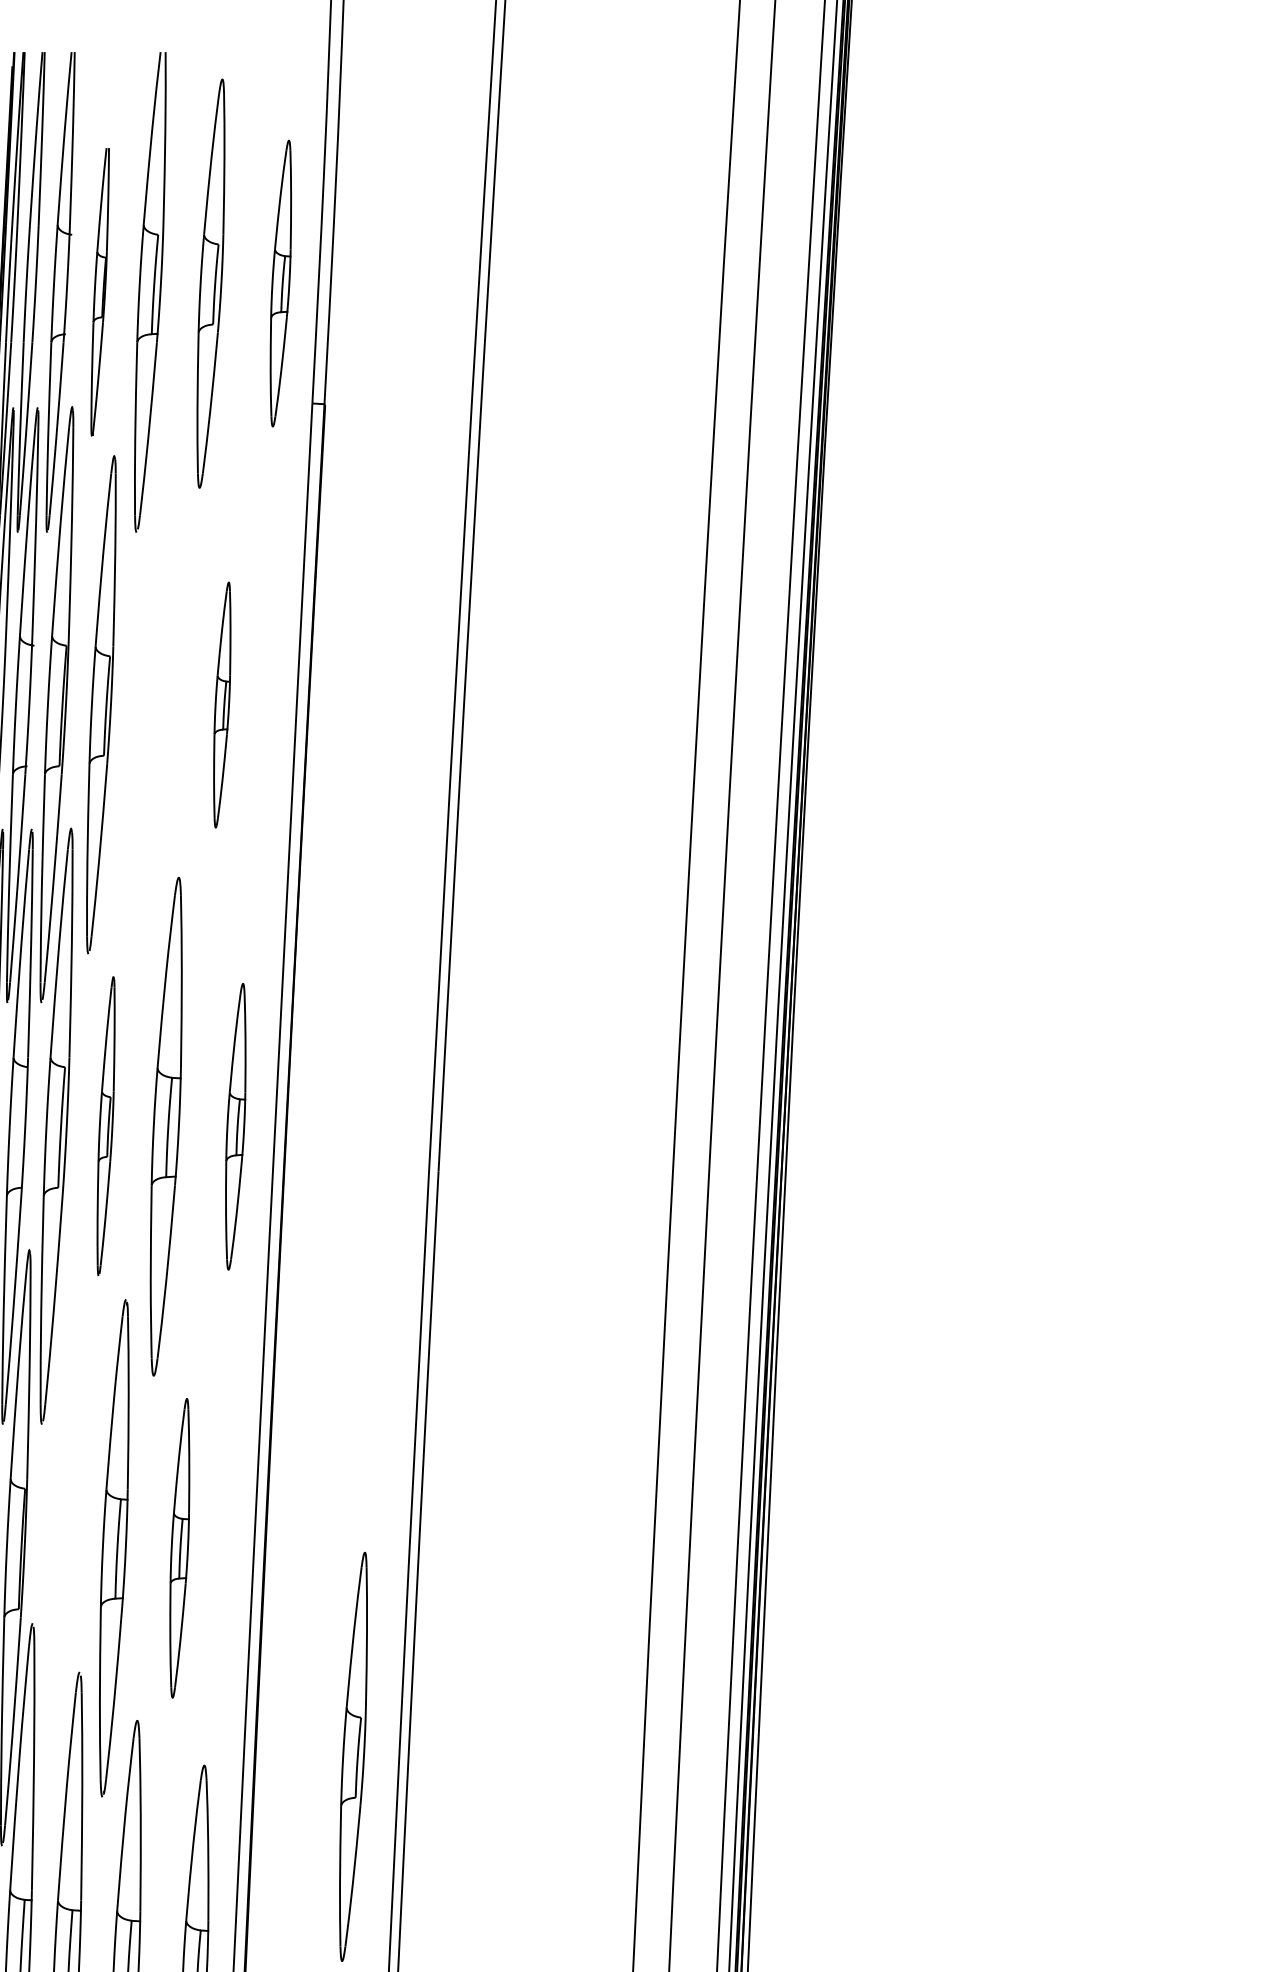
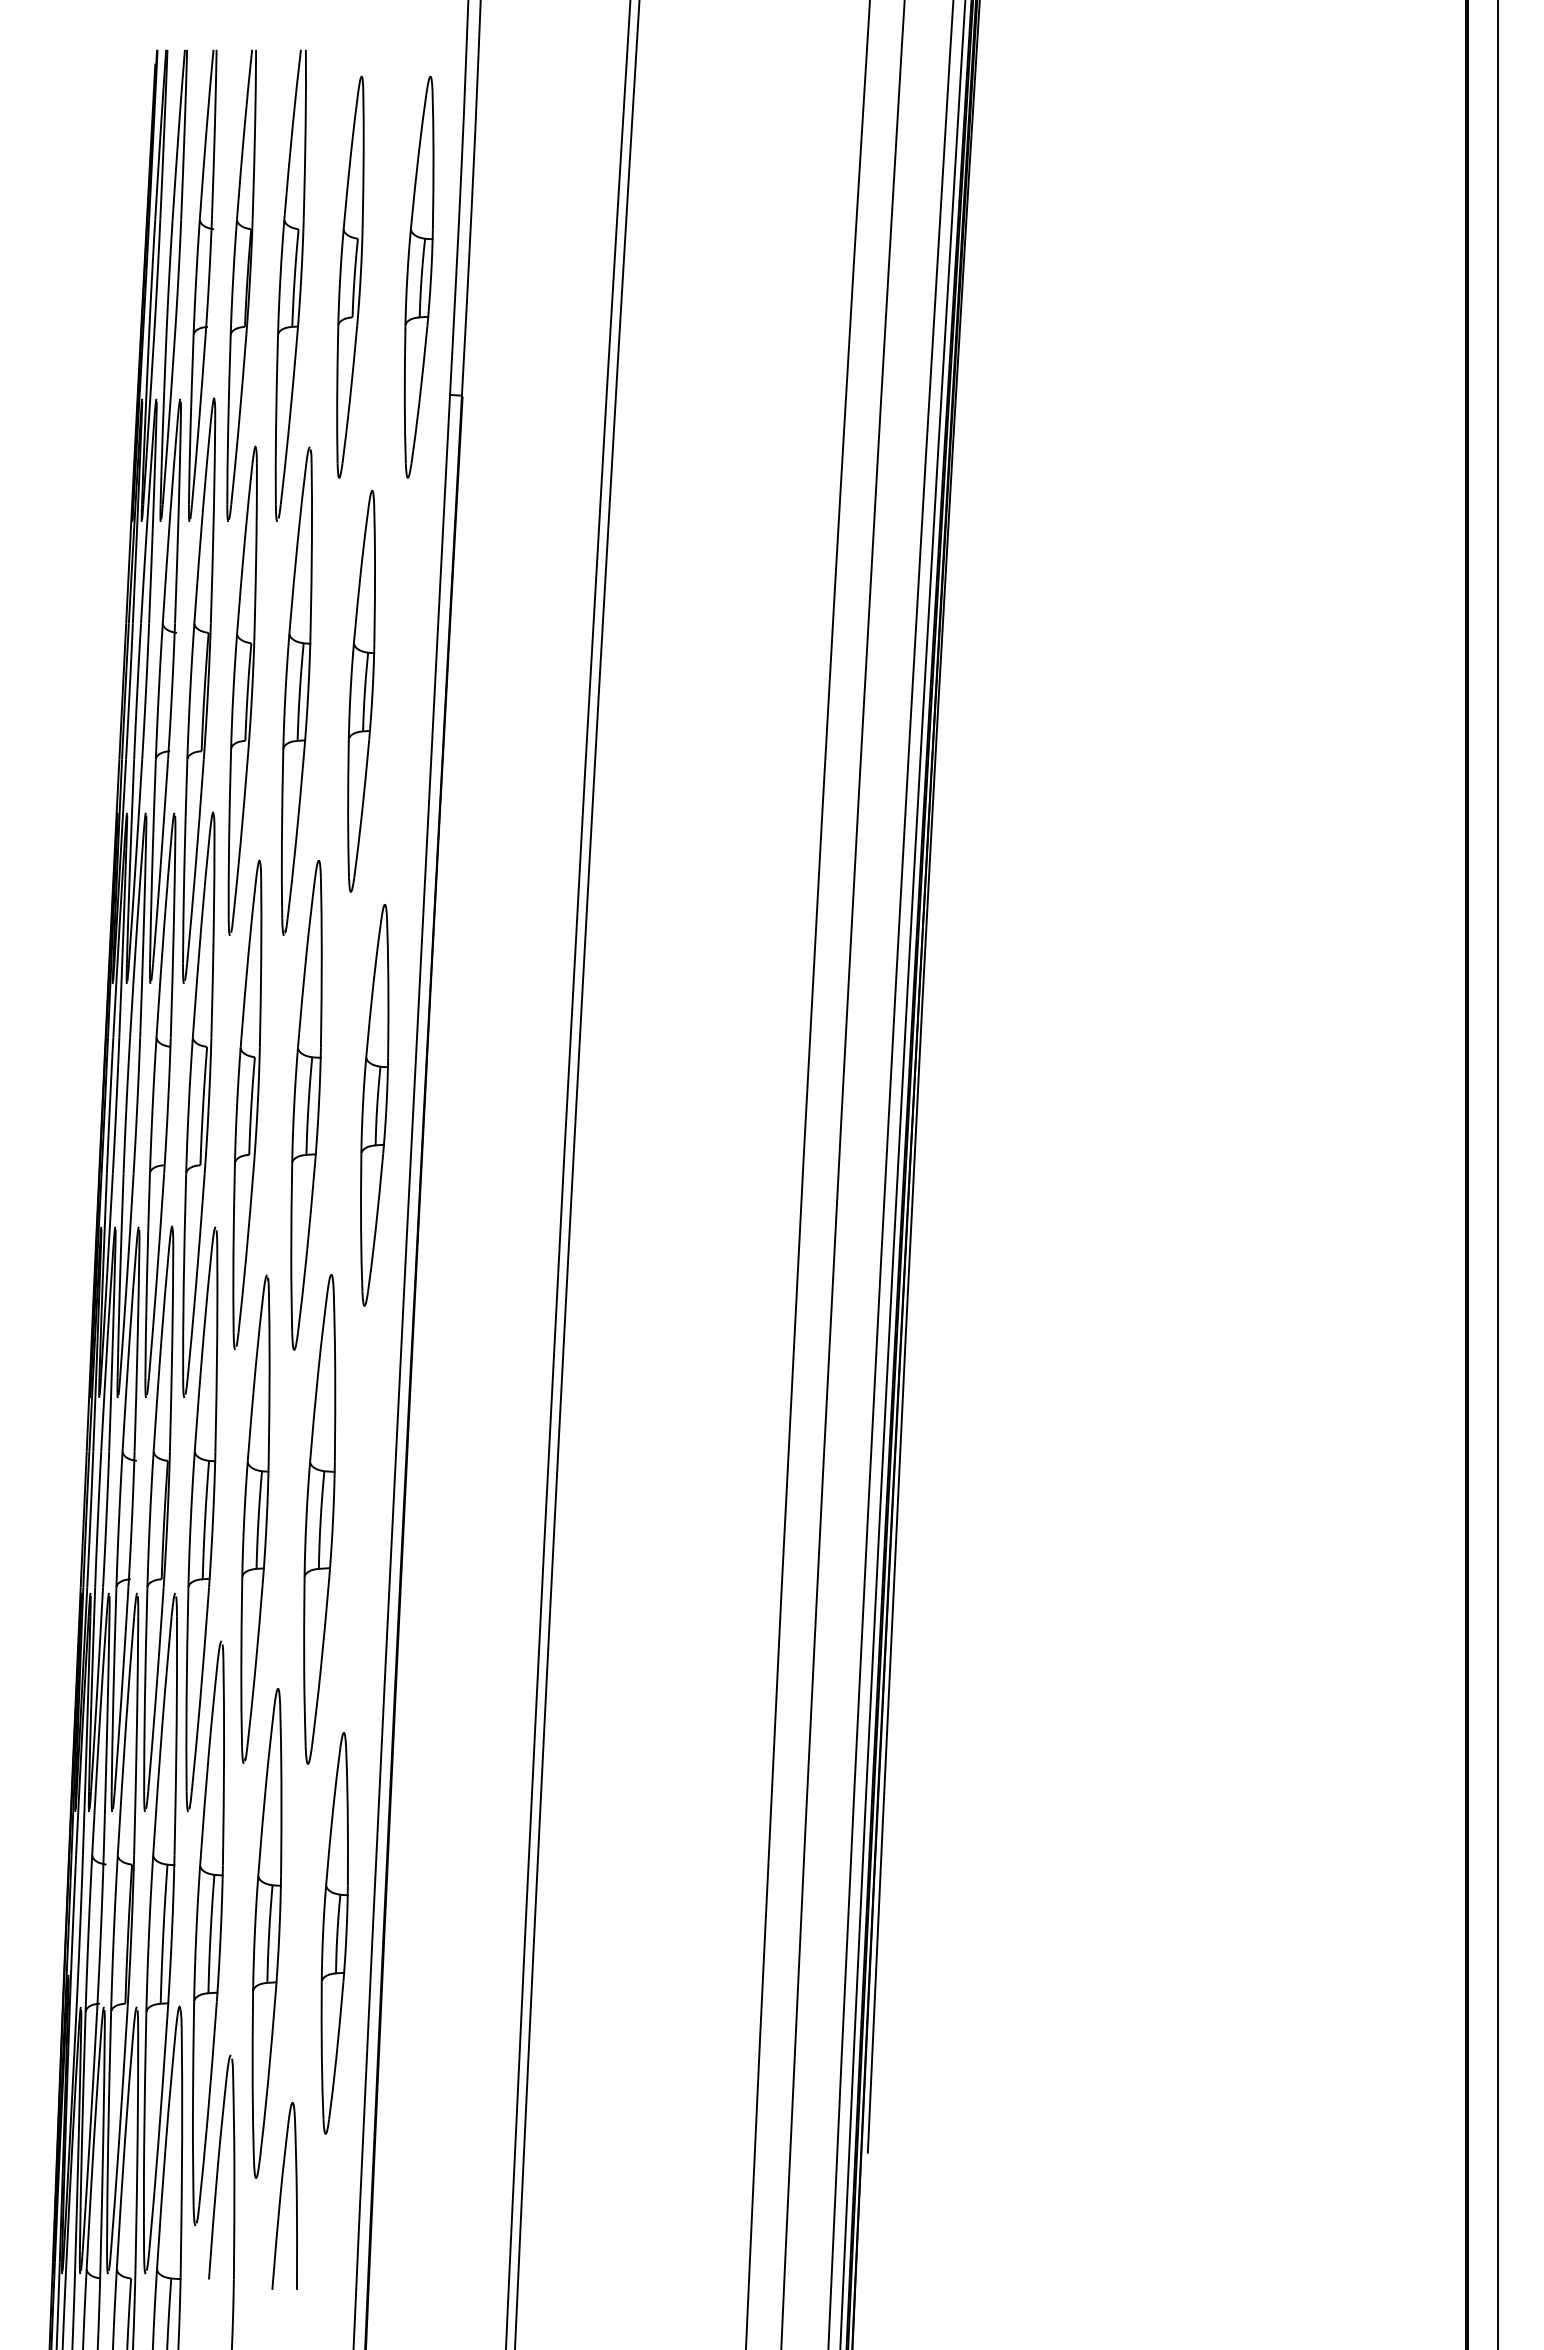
part: (280, 282) -> (418, 276), size x1.43
part: (100, 292) -> (241, 285), size x1.67
part: (156, 704) -> (296, 690), added
part: (222, 704) -> (361, 690), size x1.67
part: (106, 1125) -> (247, 1104), size x1.67
part: (235, 1126) -> (374, 1105), size x1.43
part: (59, 1548) -> (201, 1519), added
part: (179, 1548) -> (319, 1519), size x1.67
part: (353, 1756) -> (490, 1723), removed

